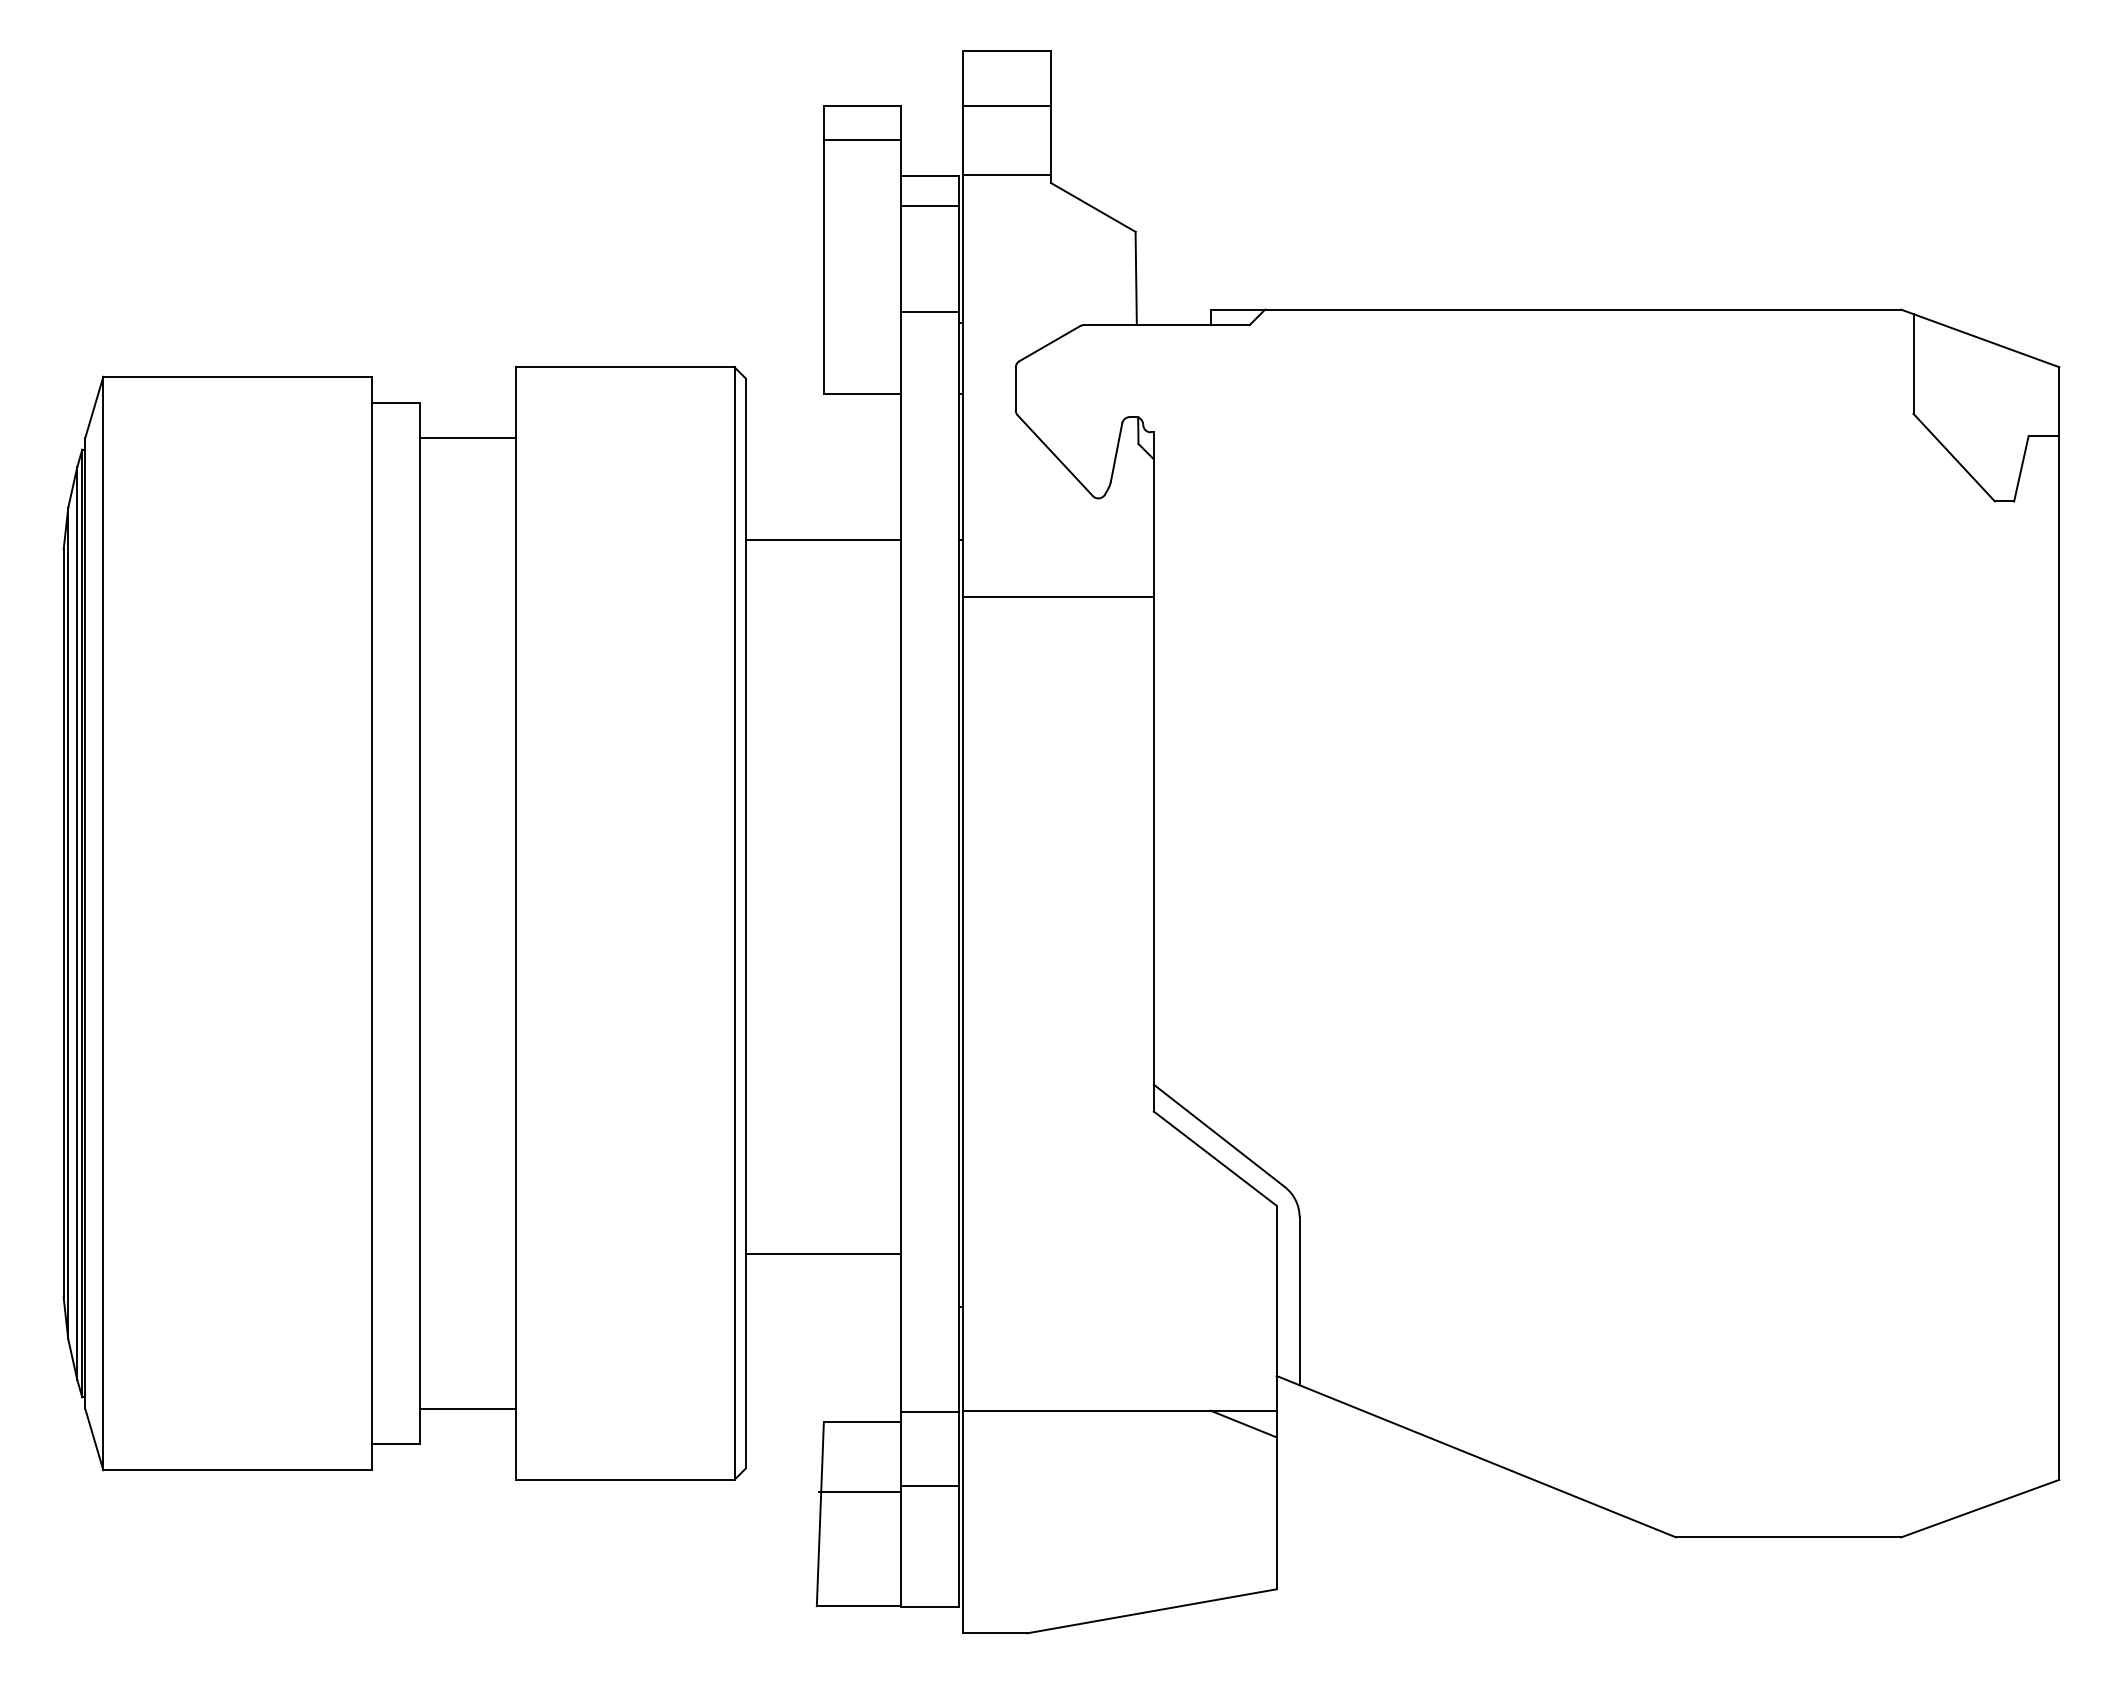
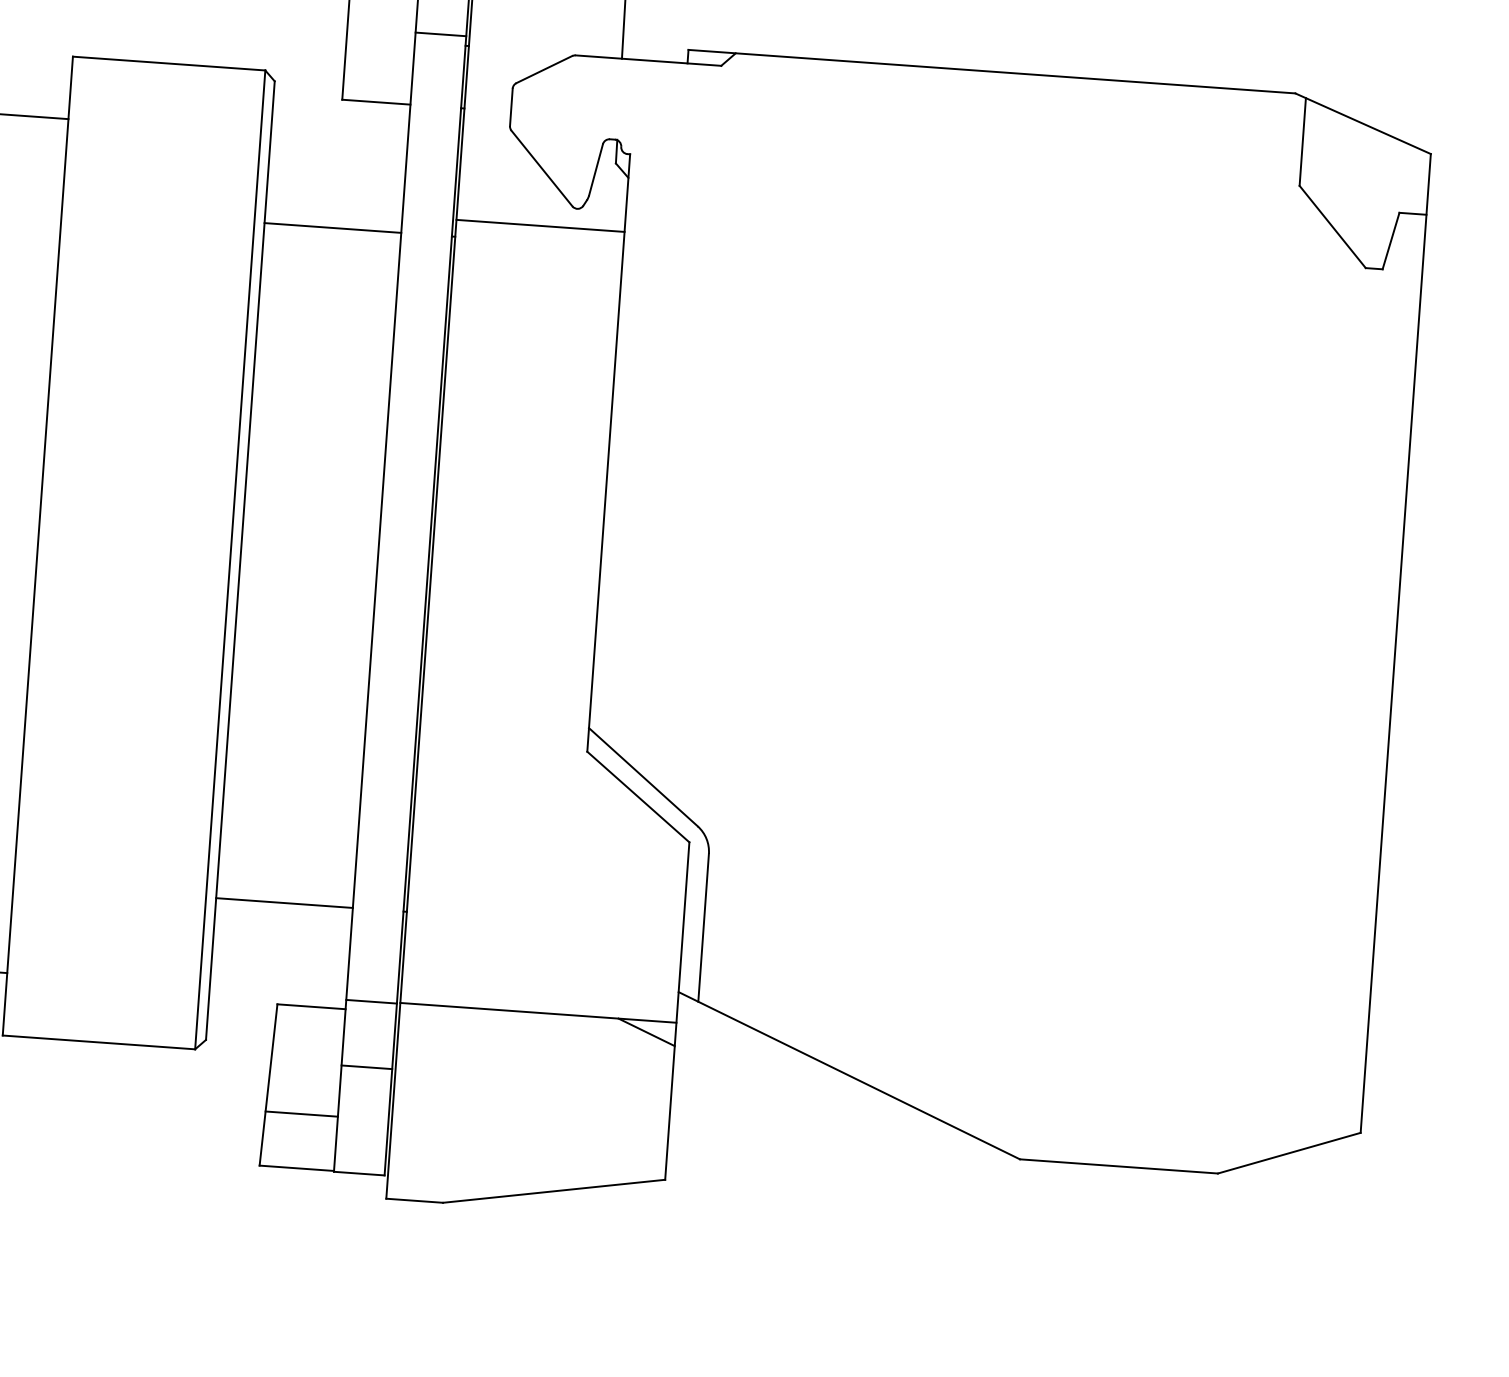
line: (1057, 596) -> (539, 225), moved
line: (823, 1254) -> (284, 903), moved
line: (860, 1492) -> (301, 1114), moved

